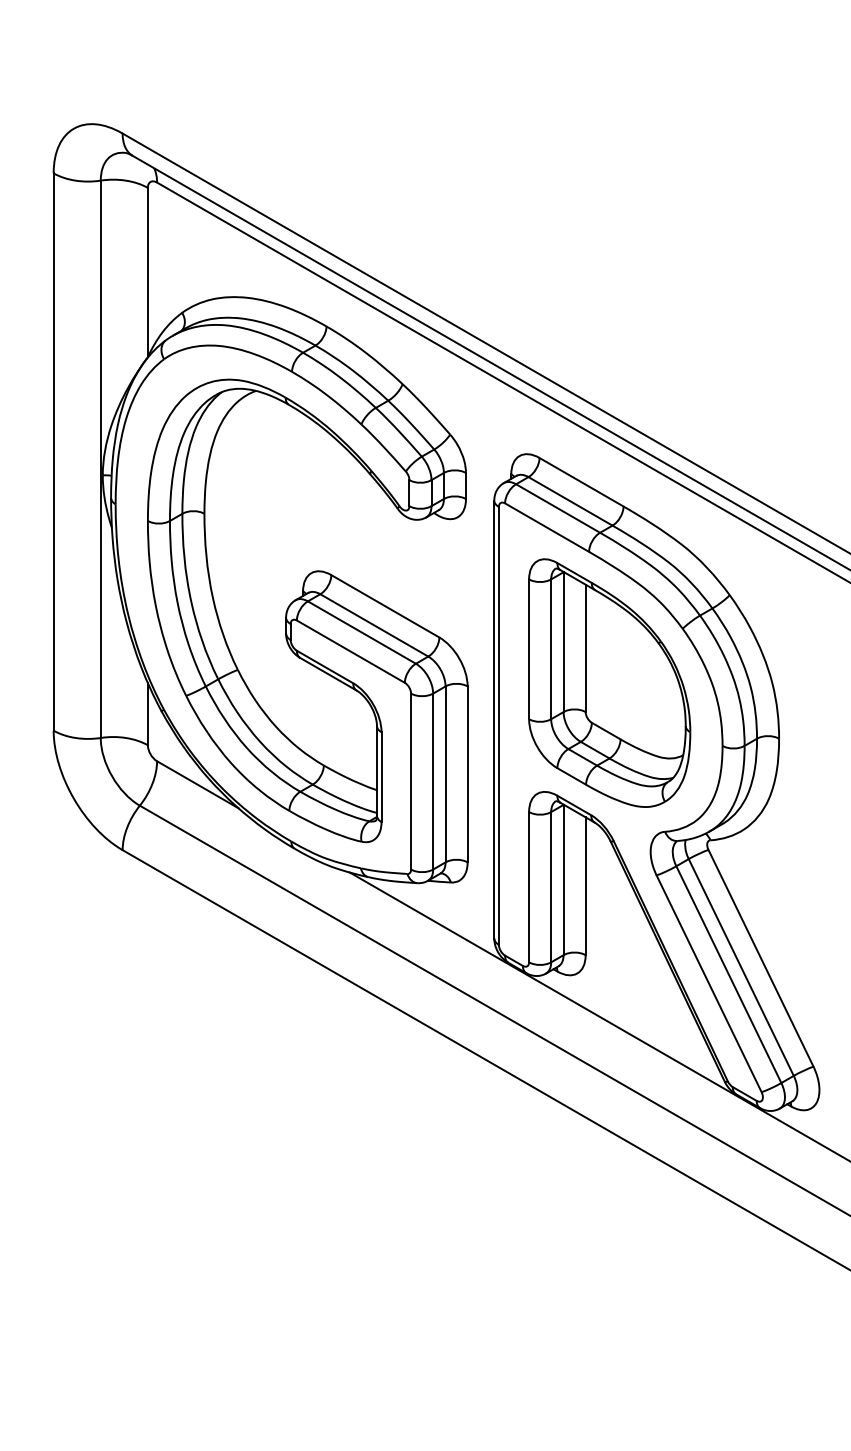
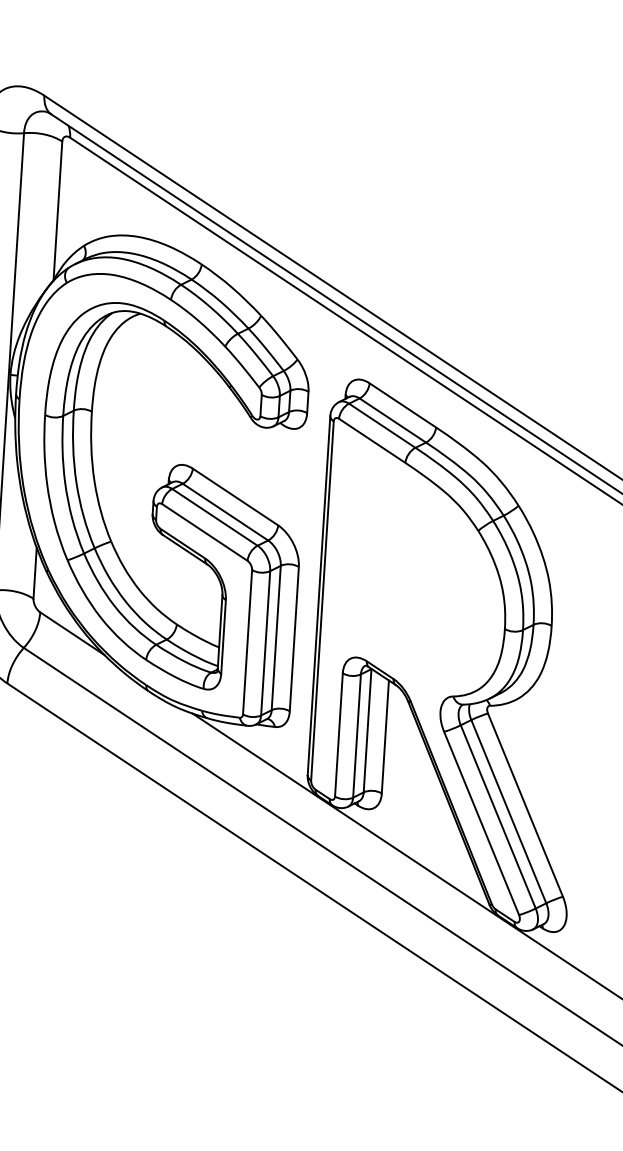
part: (609, 682) -> (415, 571), removed

